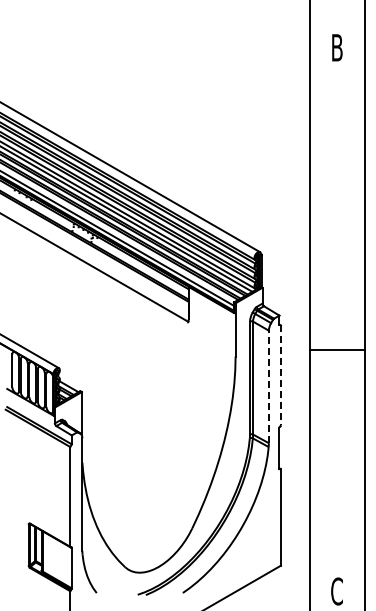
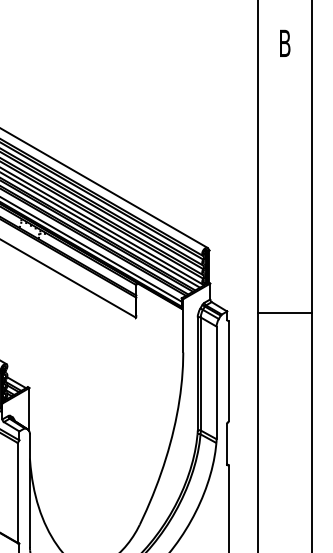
line: (337, 349) -> (285, 312), moved
line: (280, 375) -> (228, 371), dashed -> solid
line: (268, 386) -> (216, 382), dashed -> solid

